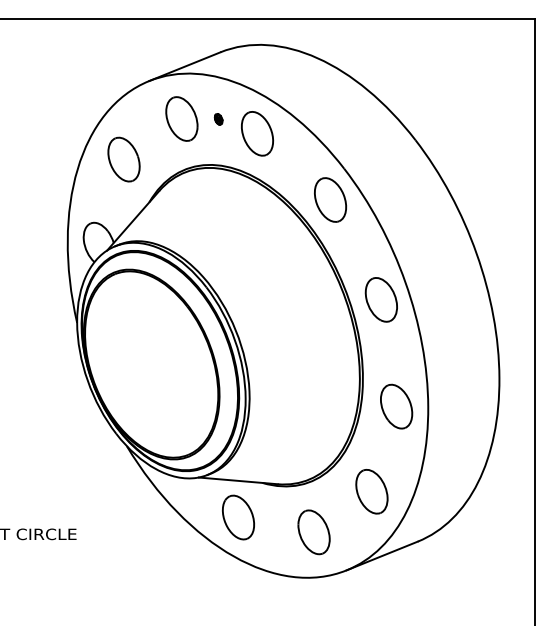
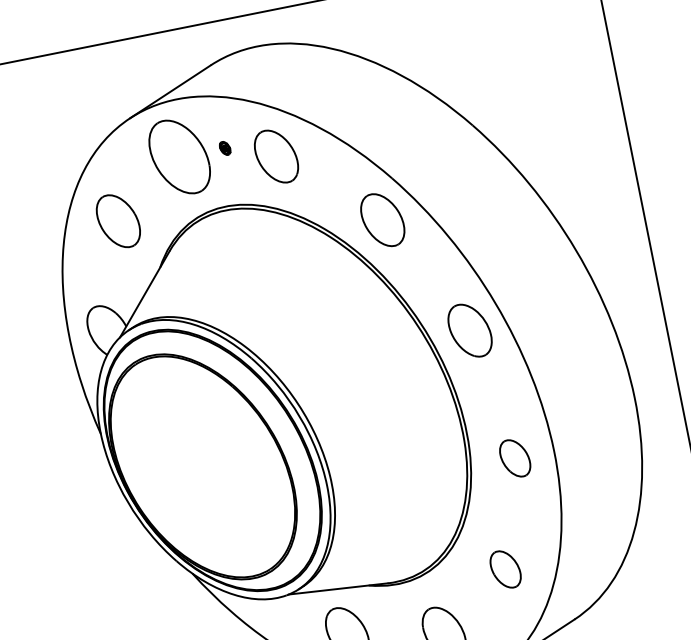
part: (181, 118) -> (179, 156), size x1.4
part: (396, 406) -> (514, 458), size x0.7
part: (371, 491) -> (505, 569), size x0.7

